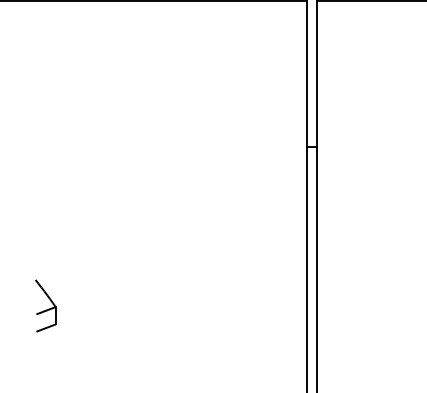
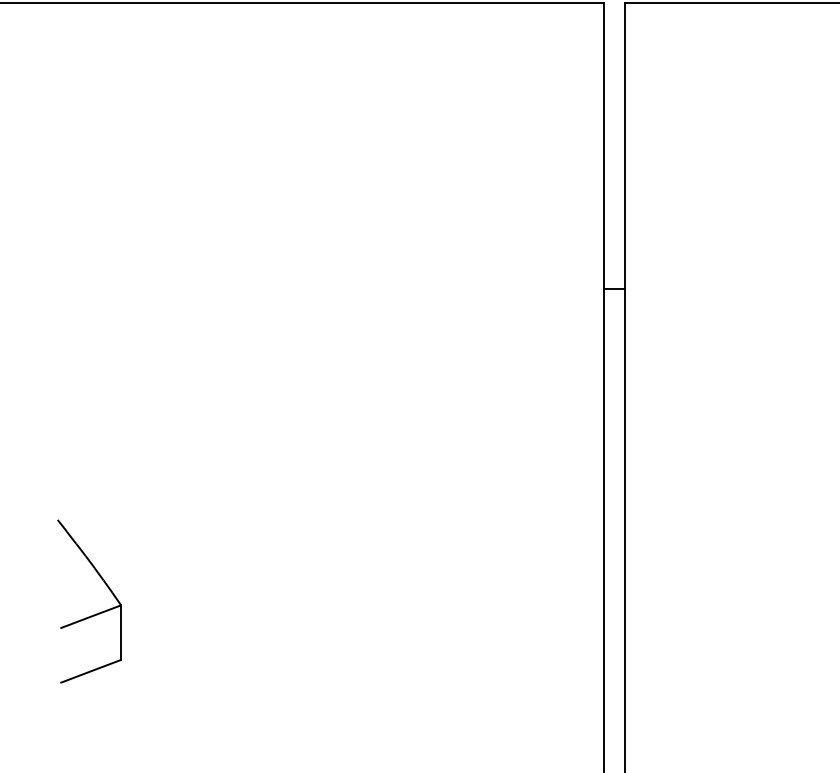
part: (45, 305) -> (89, 600), size x1.6

